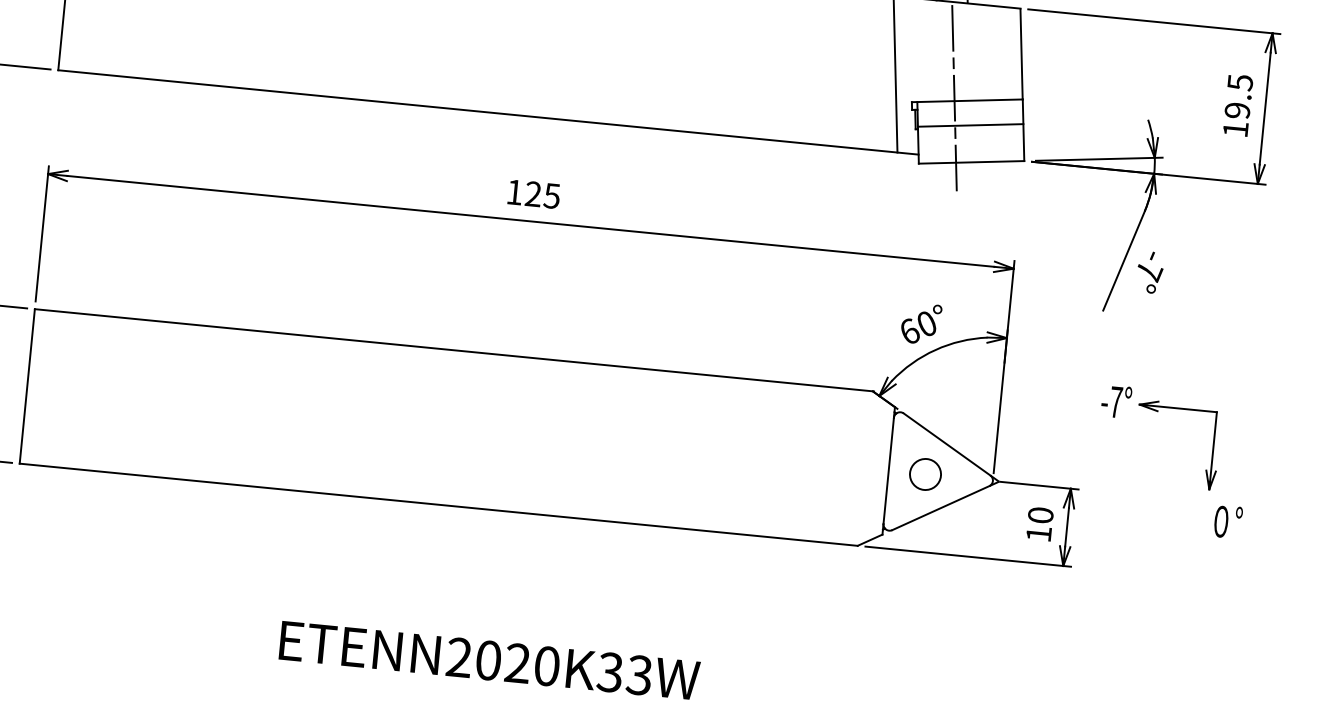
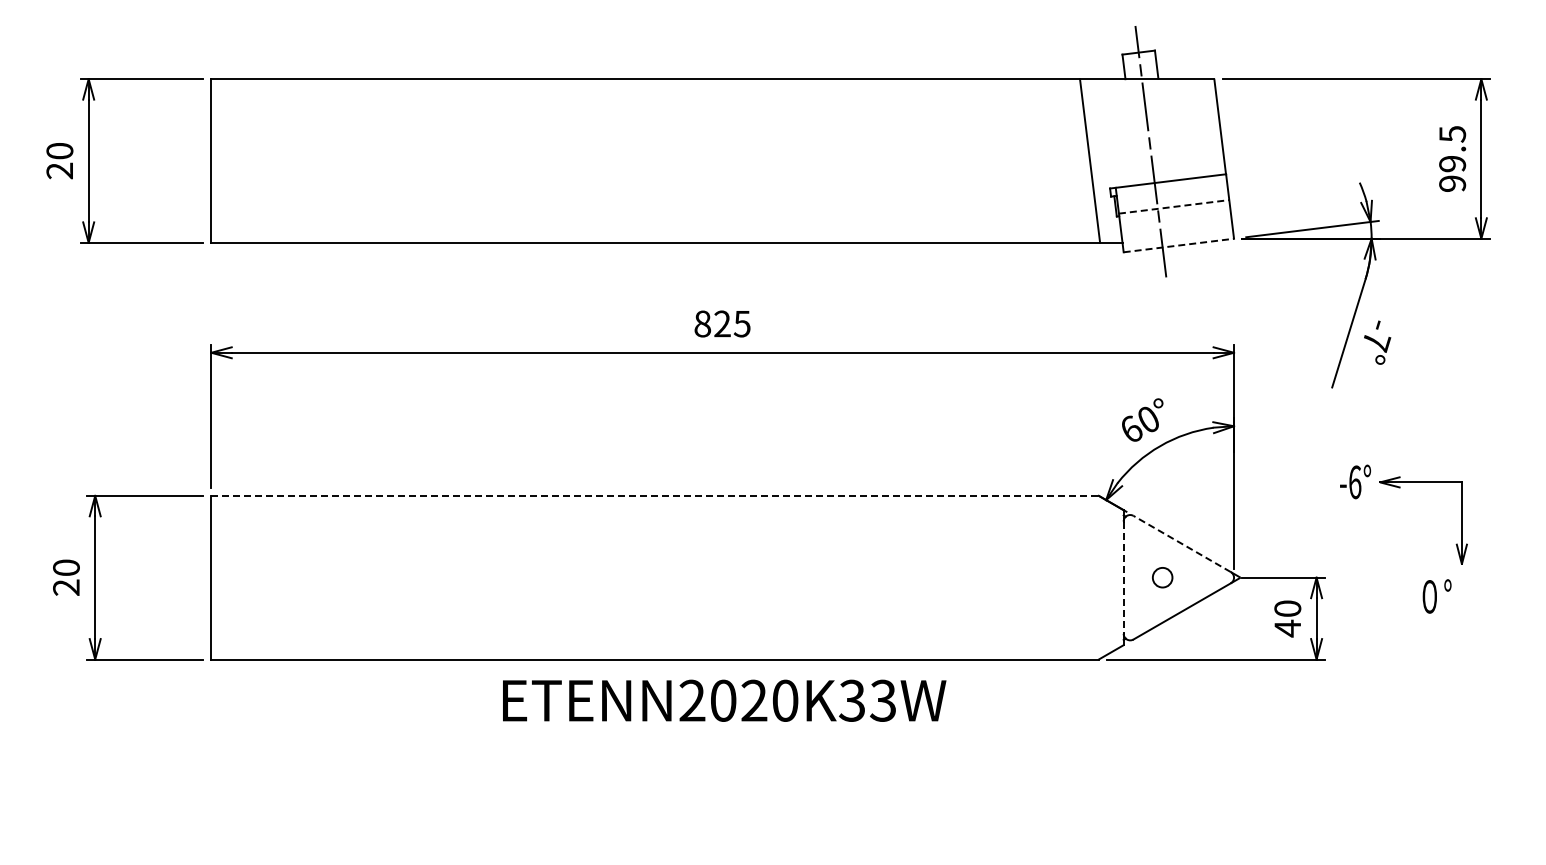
line: (971, 125) -> (1174, 206), solid -> dashed
text: (1235, 129) -> (1452, 183), 19.5 -> 99.5
line: (971, 162) -> (1178, 245), solid -> dashed
text: (514, 191) -> (702, 323), 125 -> 825
line: (455, 350) -> (656, 495), solid -> dashed
text: (1116, 402) -> (1355, 482), -7° -> -6°
line: (946, 443) -> (1181, 543), solid -> dashed
line: (888, 471) -> (1123, 578), solid -> dashed
circle: (925, 474) -> (1162, 577), size x0.6
text: (1227, 522) -> (1436, 596), moved
text: (1038, 534) -> (1287, 628), 10 -> 40
text: (489, 660) -> (724, 700), moved

